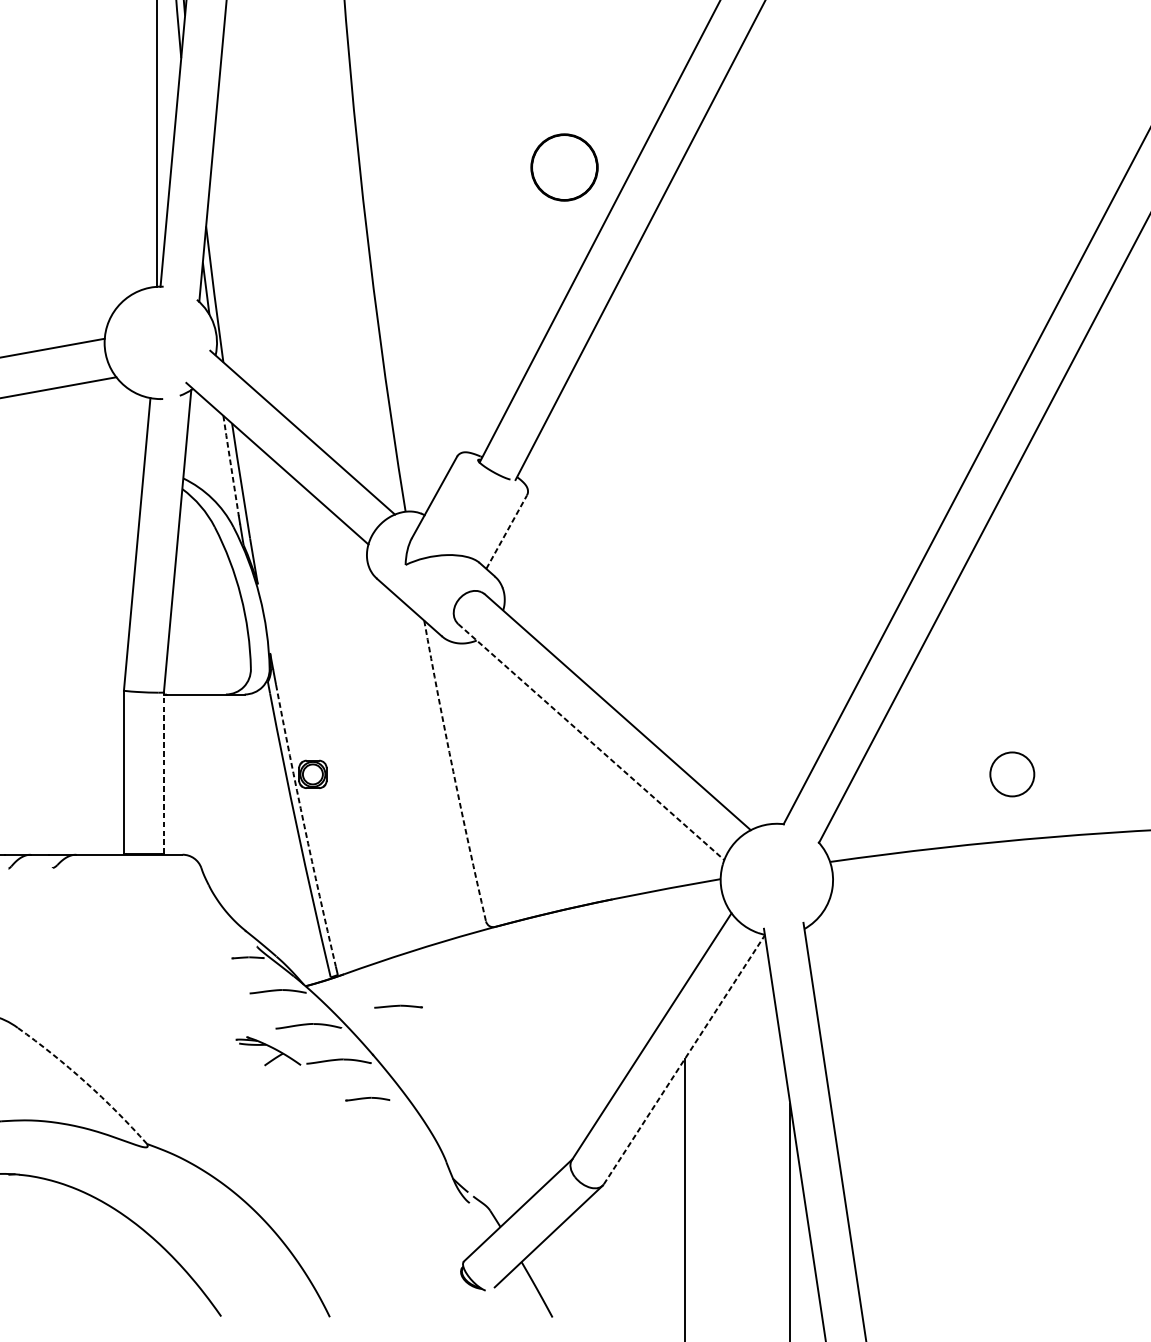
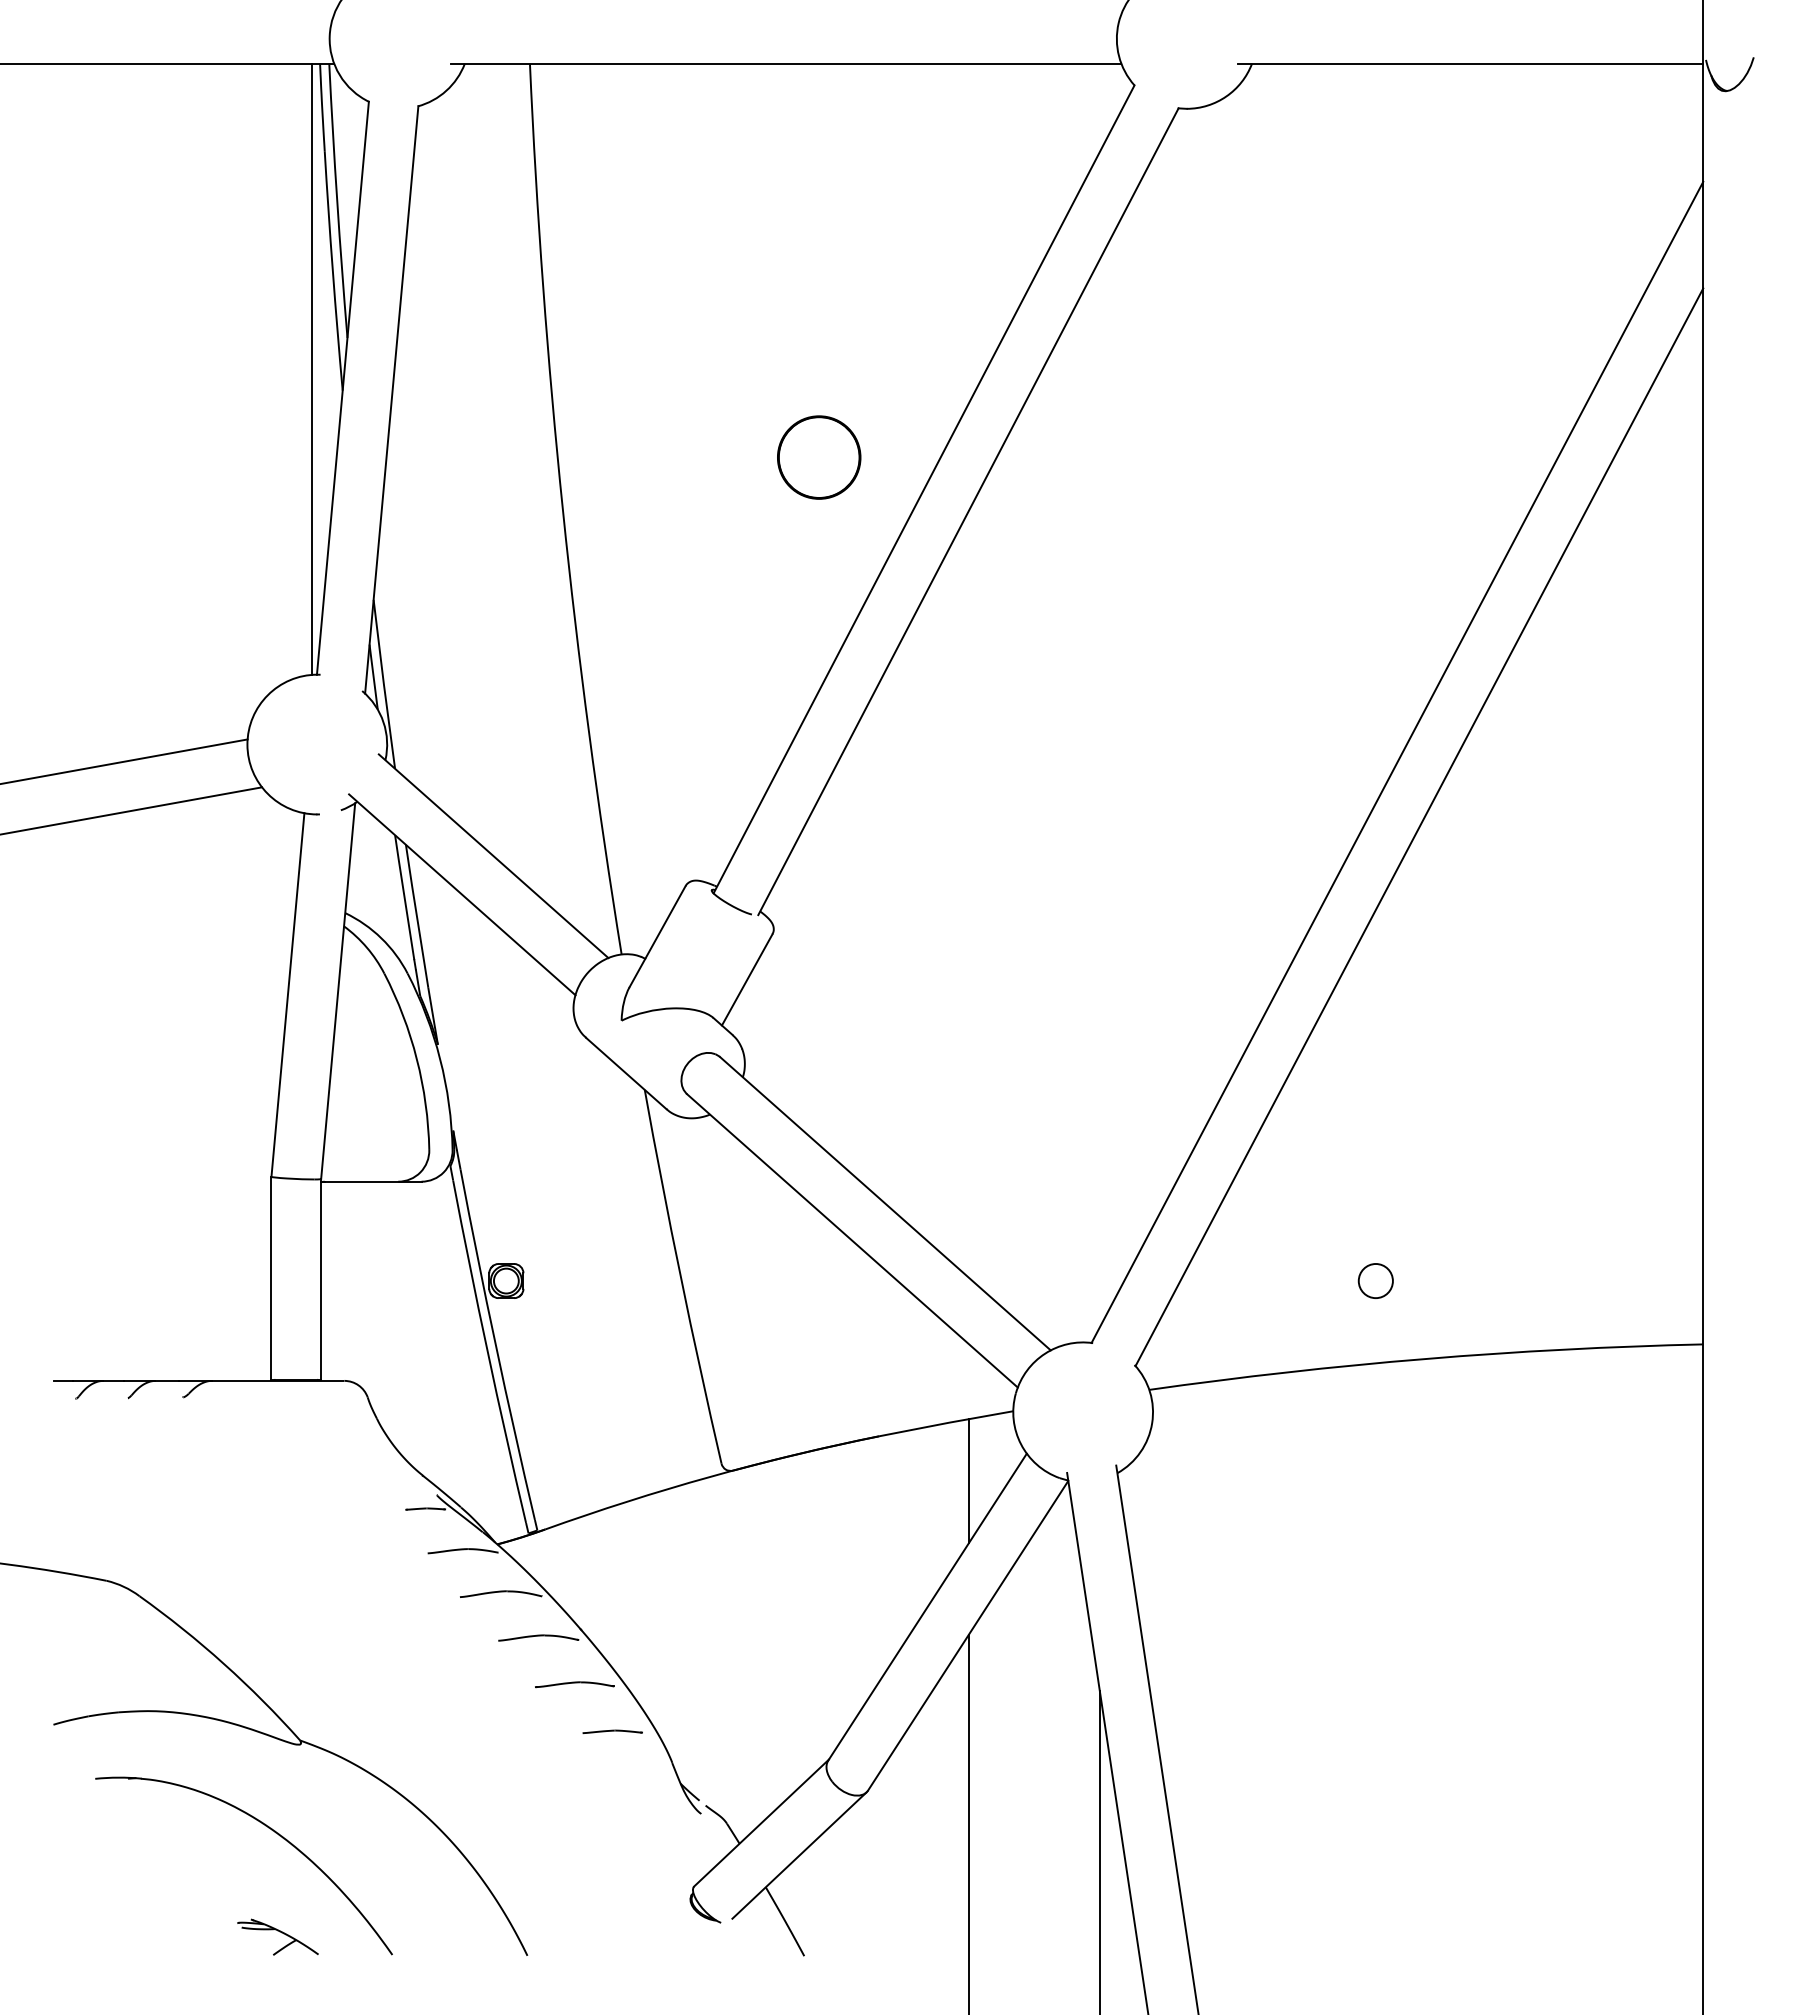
circle: (564, 167) -> (819, 457), moved
line: (230, 465) -> (404, 897), dashed -> solid
line: (506, 531) -> (747, 979), dashed -> solid
line: (591, 742) -> (852, 1241), dashed -> solid
arc: (452, 771) -> (680, 1277), dashed -> solid
line: (164, 772) -> (321, 1278), dashed -> solid
circle: (1012, 774) -> (1375, 1281), size x0.62
arc: (304, 826) -> (495, 1345), dashed -> solid
line: (684, 935) -> (968, 1481), added
part: (398, 1006) -> (612, 1731), moved
part: (267, 1050) -> (277, 1936), moved
line: (684, 1059) -> (968, 1635), dashed -> solid
arc: (85, 1082) -> (223, 1663), dashed -> solid
part: (367, 1098) -> (574, 1684), size x1.43

